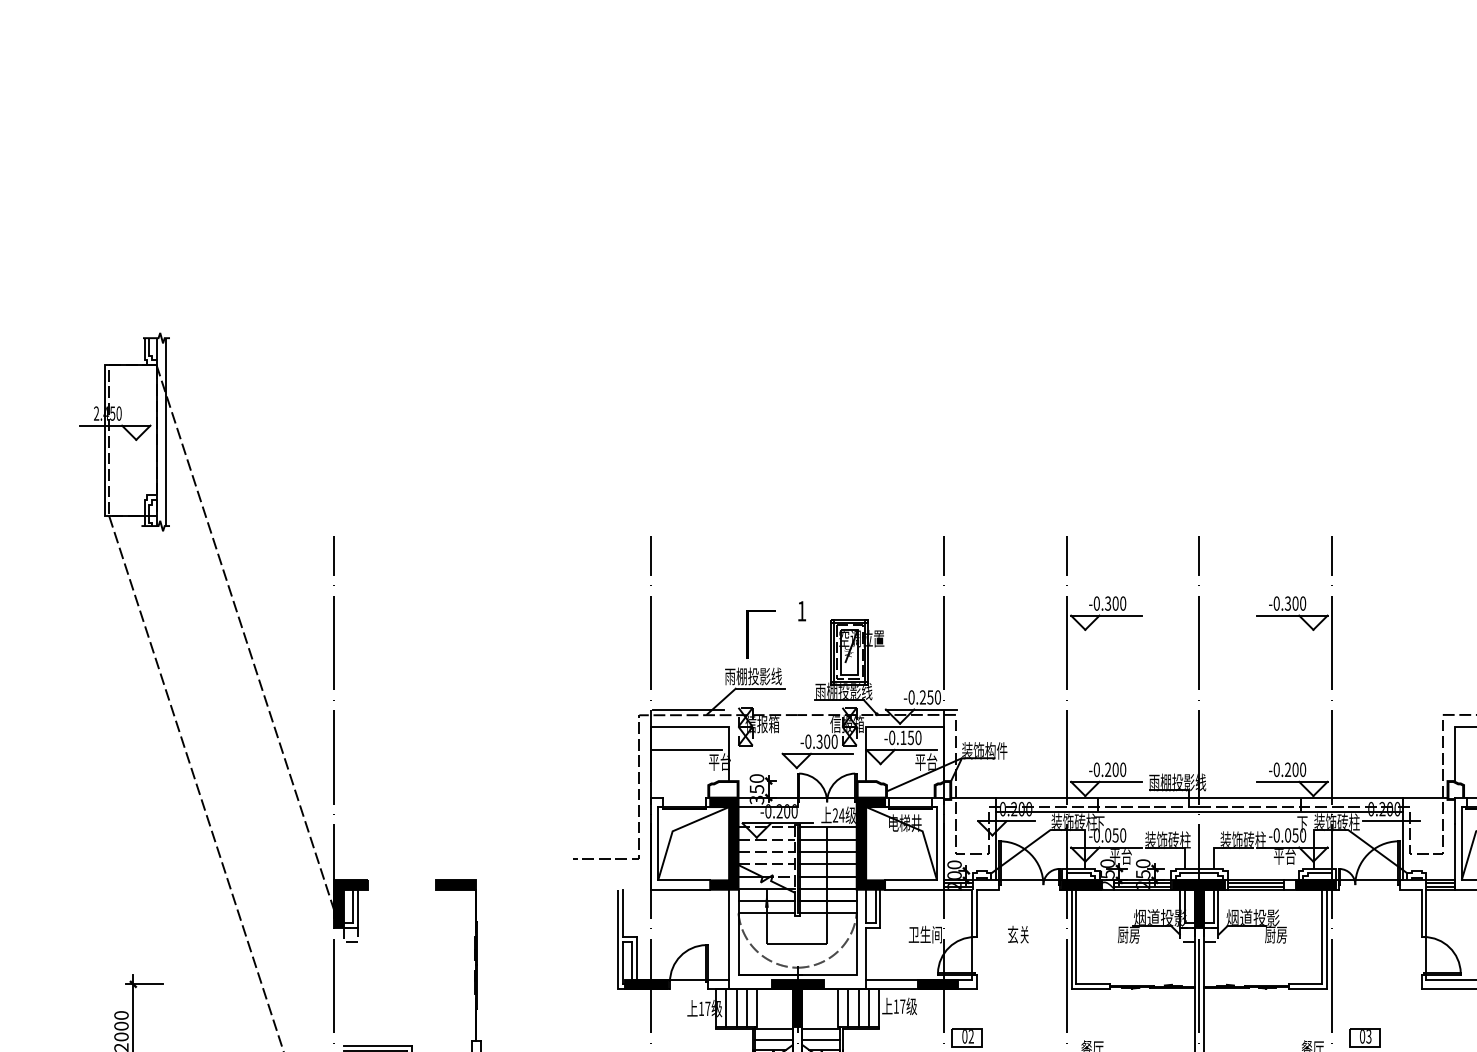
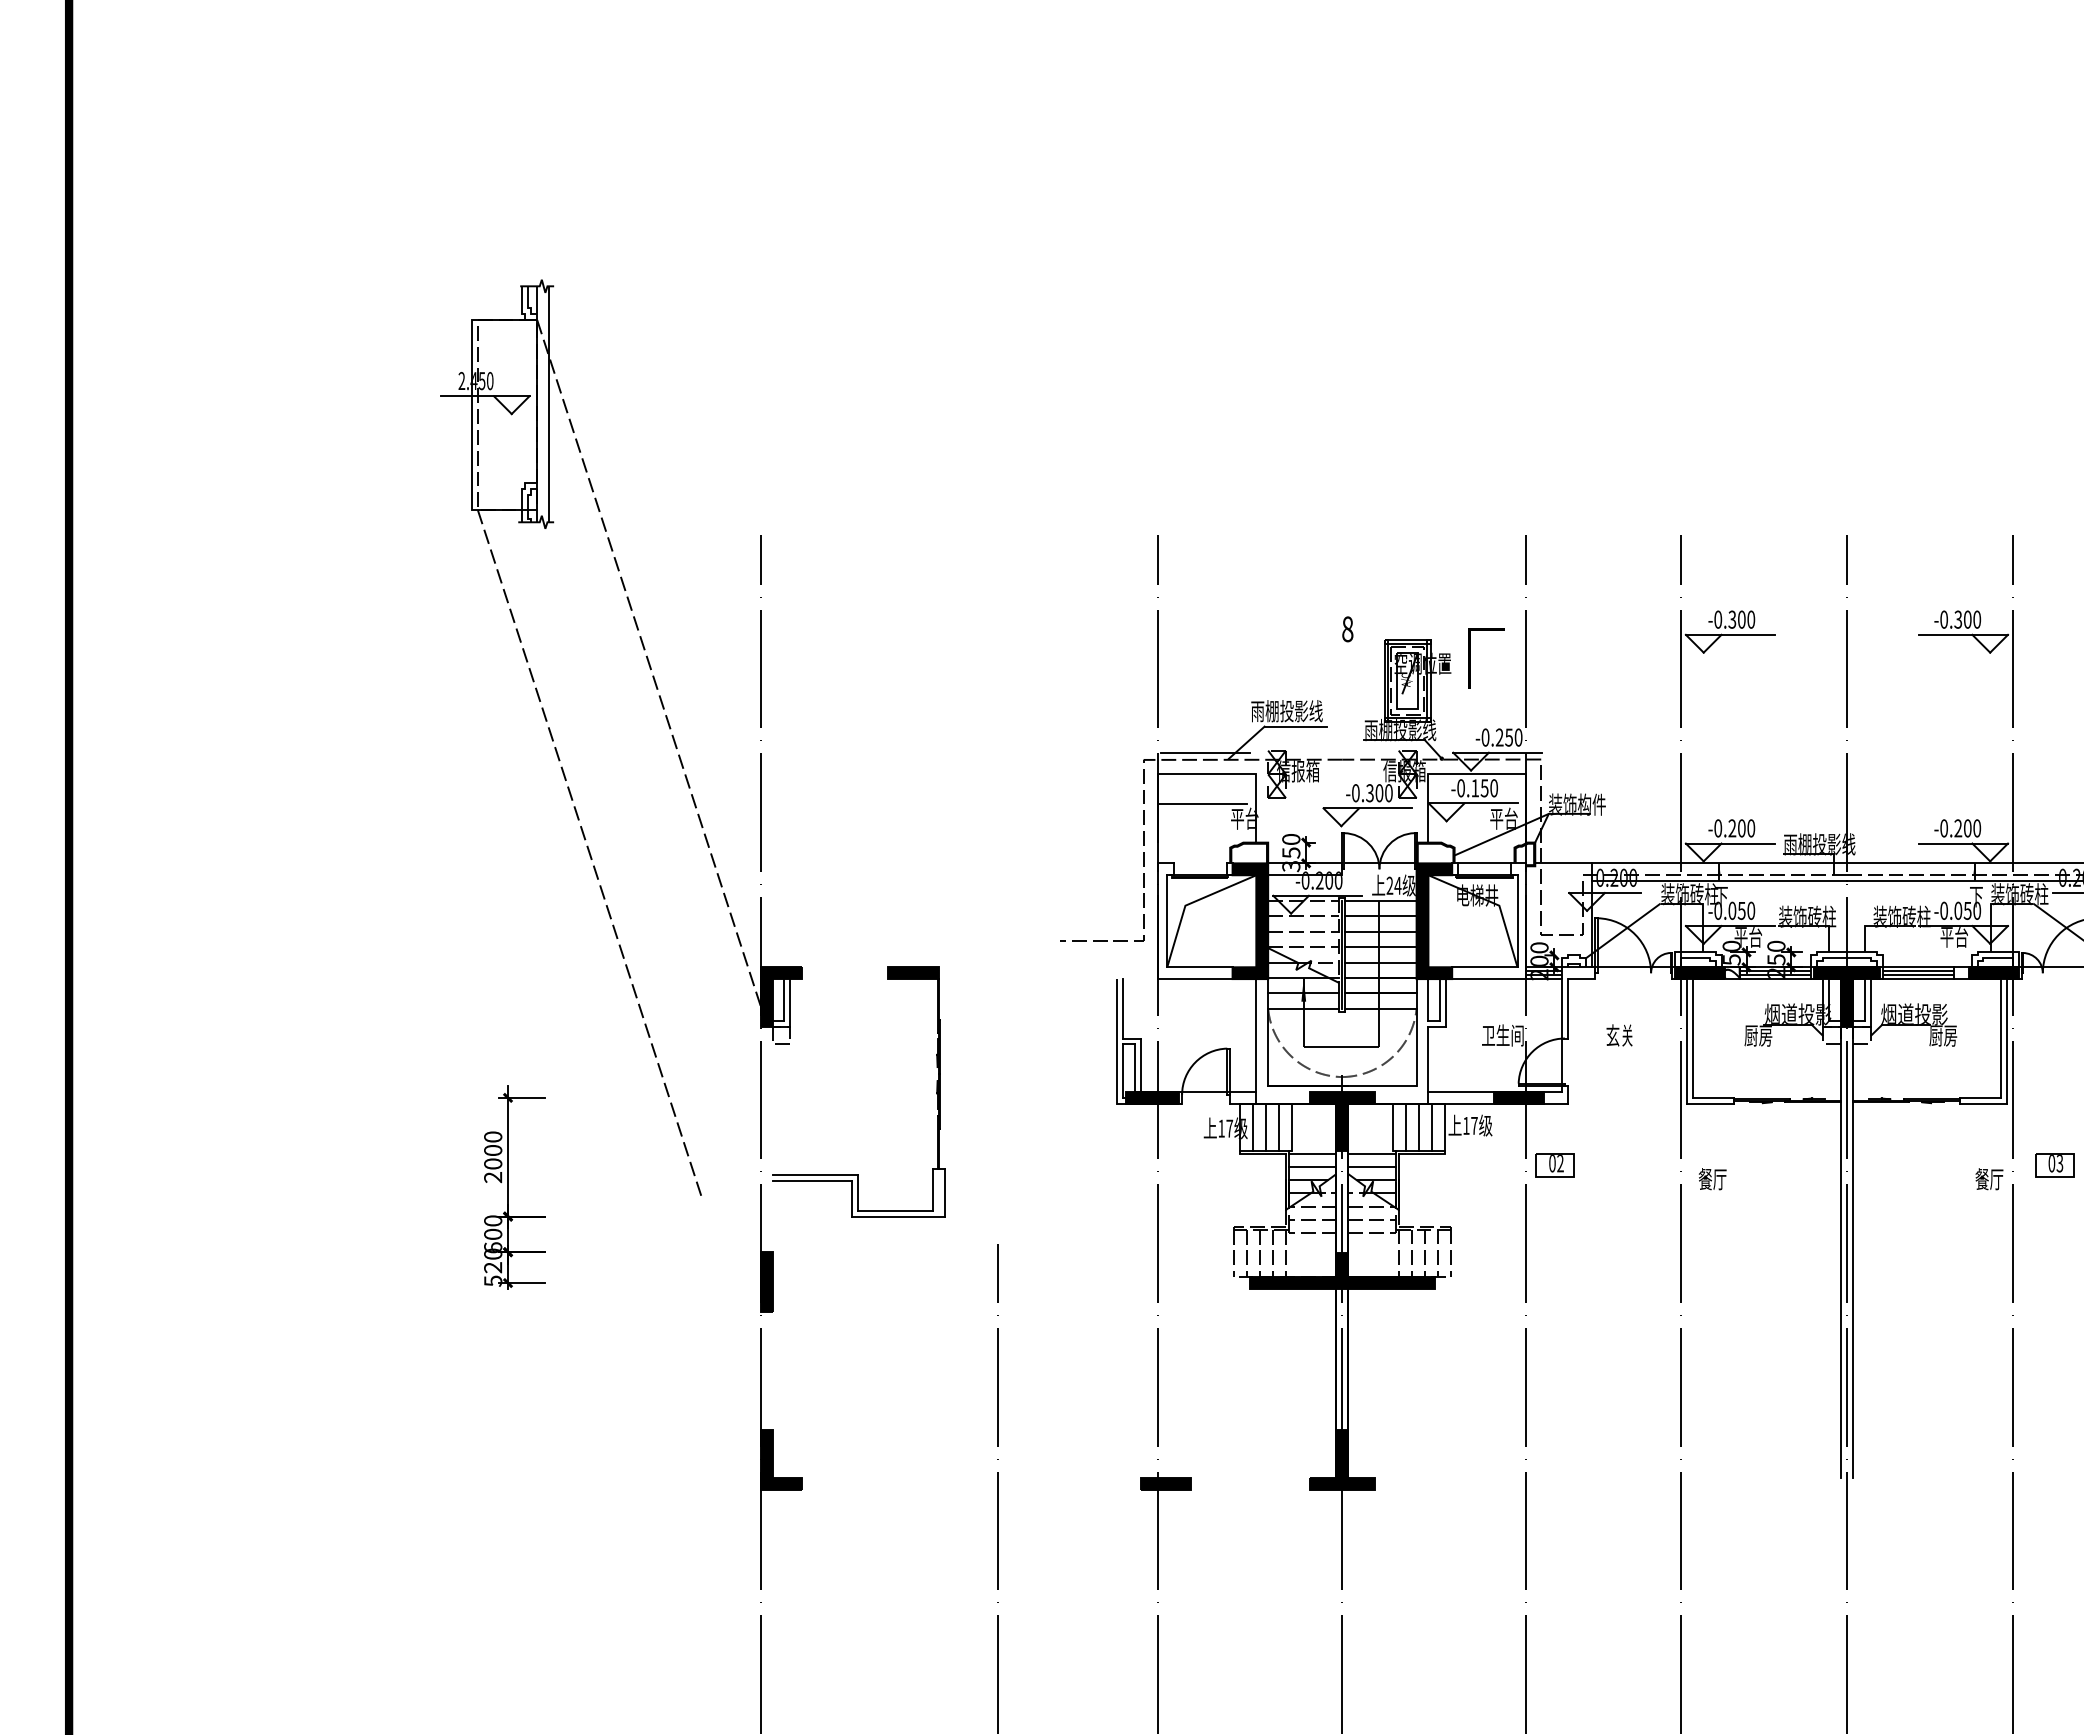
text: (801, 611) -> (1347, 629), 1 -> 8
line: (748, 634) -> (1470, 658), moved

